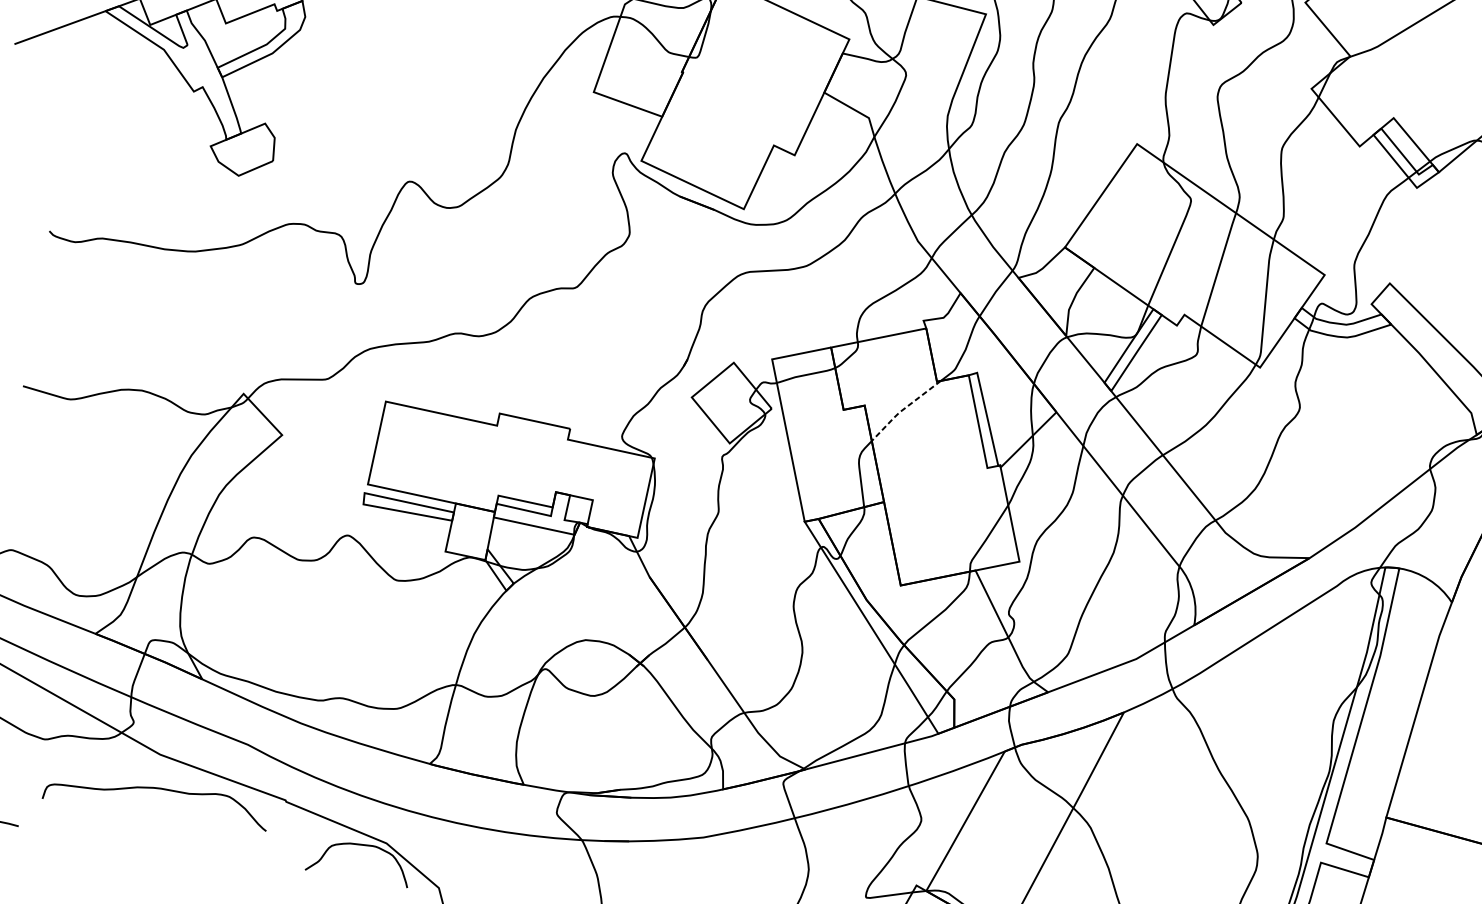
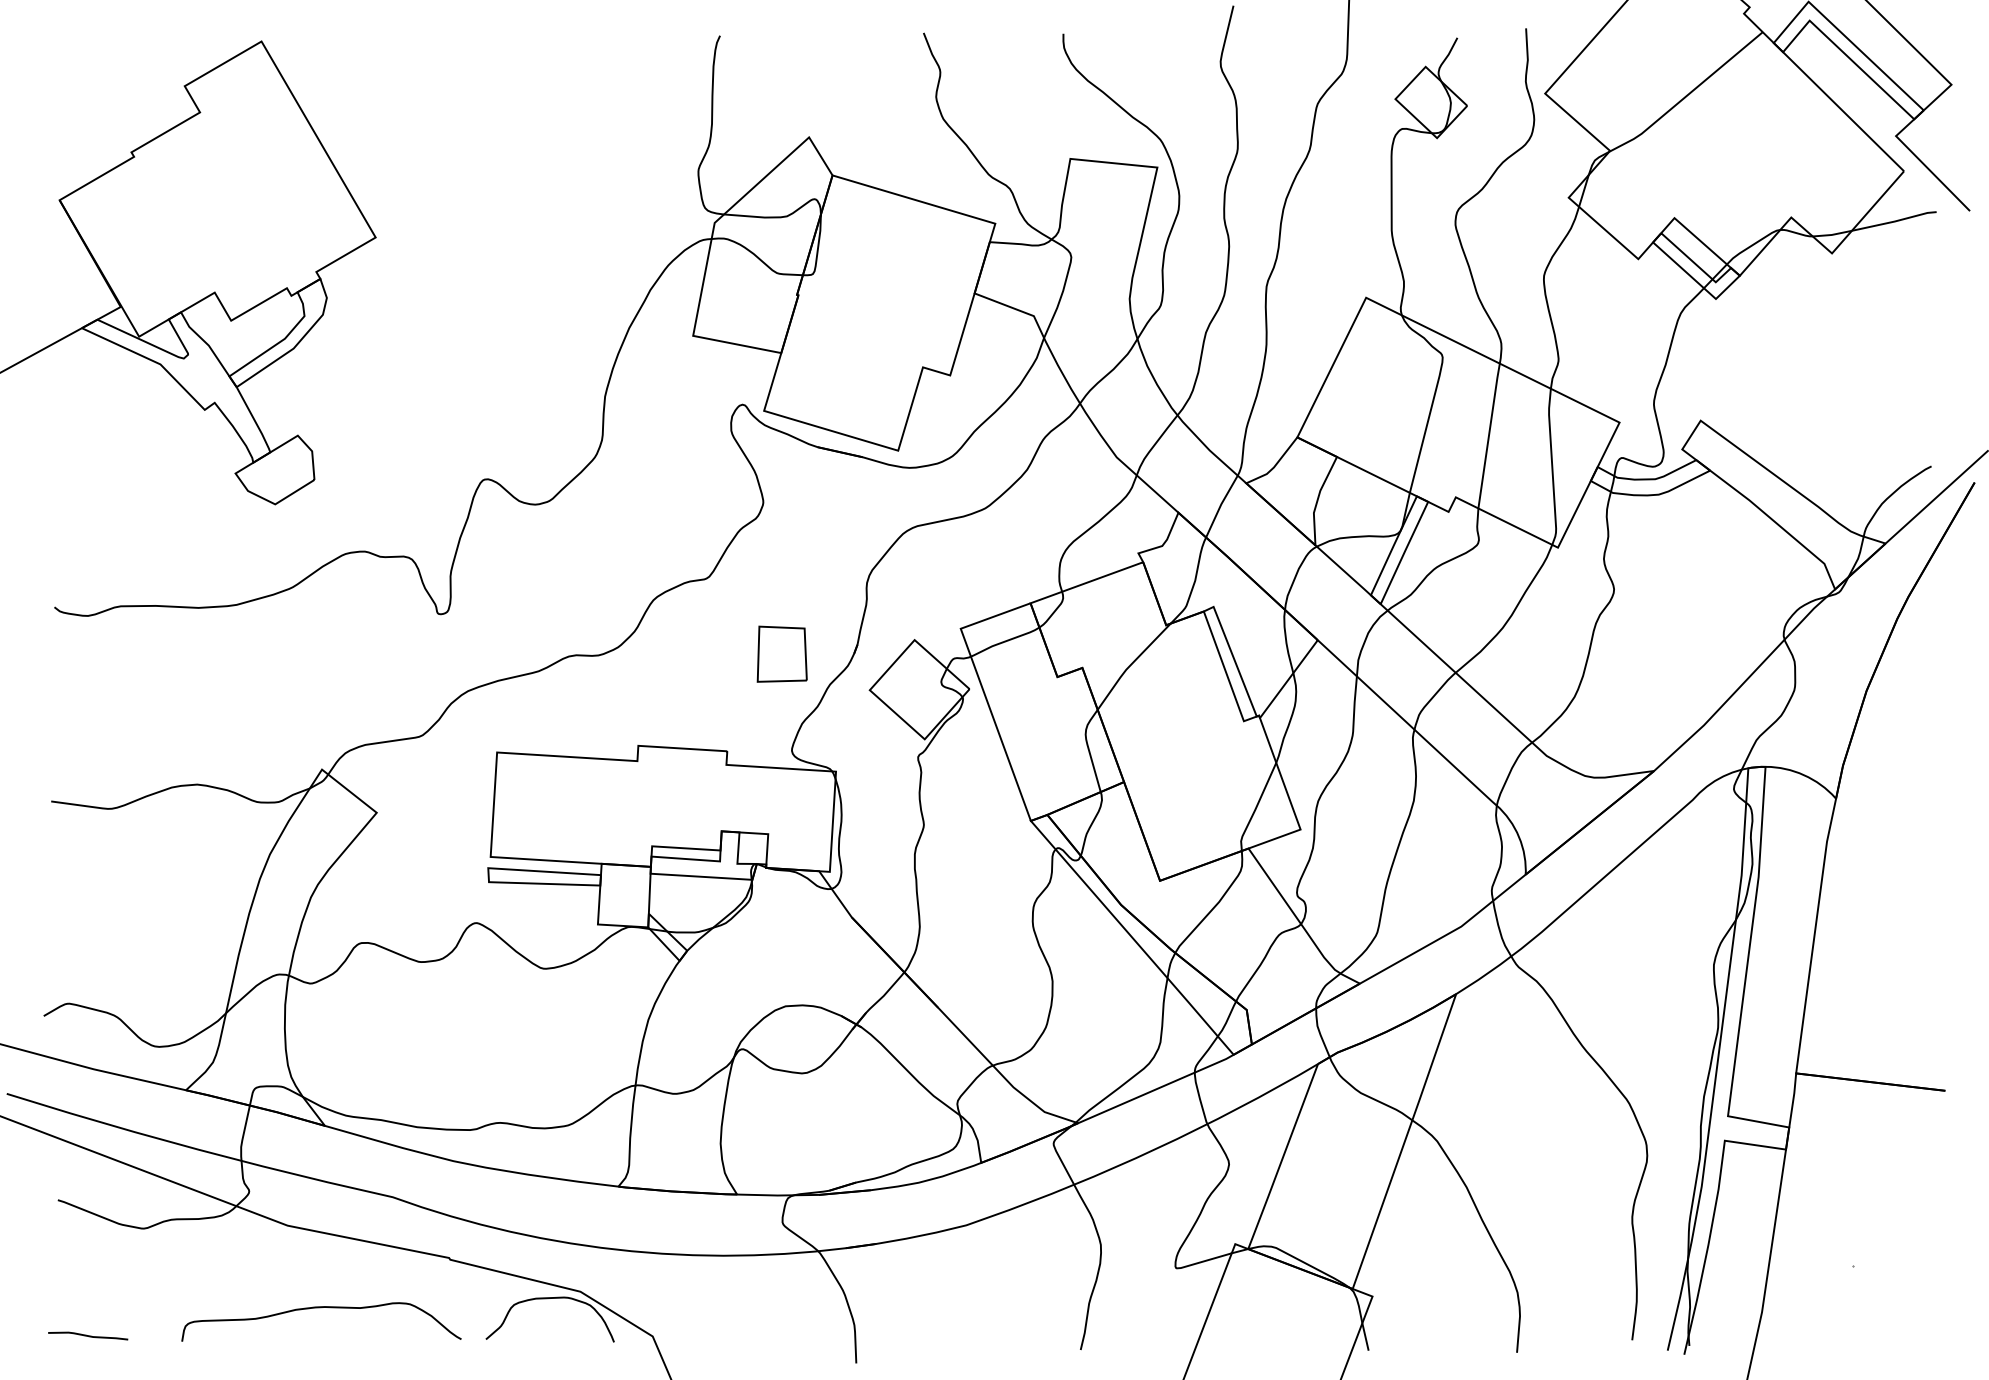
part: (625, 357) -> (781, 653), added
line: (903, 409) -> (1130, 665), dashed -> solid
curve: (158, 789) -> (321, 1308), moved

